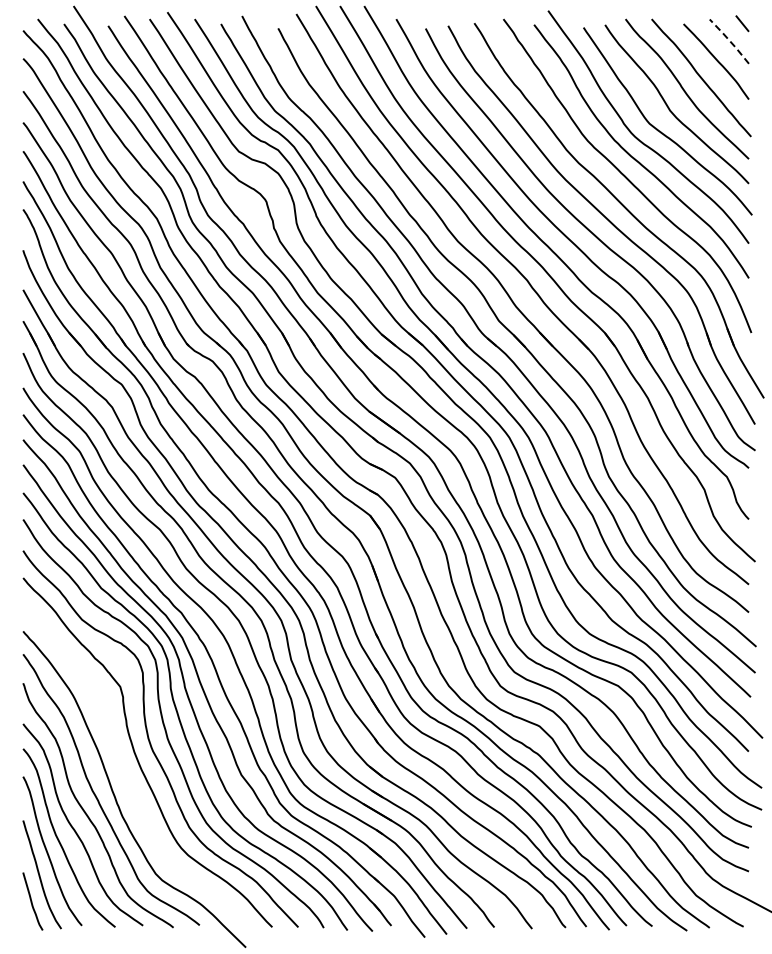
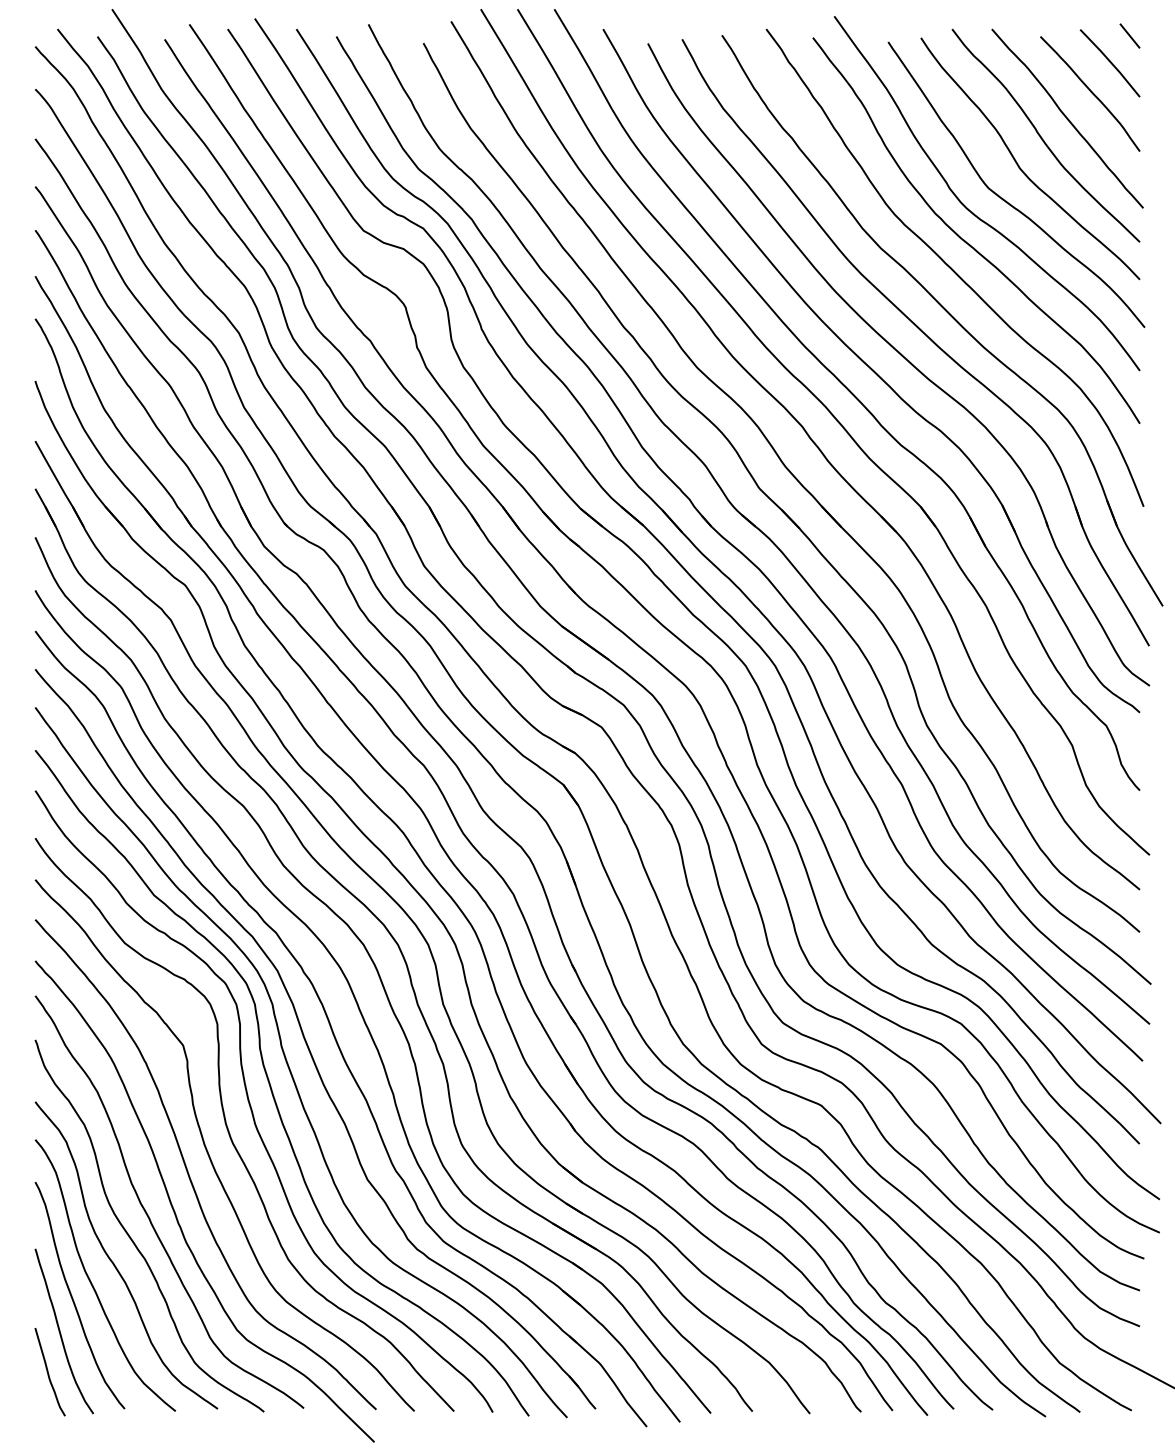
line: (730, 41) -> (1111, 63), dashed -> solid
curve: (124, 769) -> (189, 1171), added

